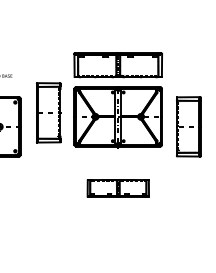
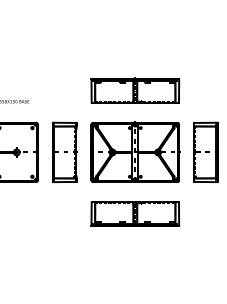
part: (48, 111) -> (64, 151), moved
part: (118, 115) -> (135, 151), moved
part: (118, 187) -> (135, 213), size x1.43

